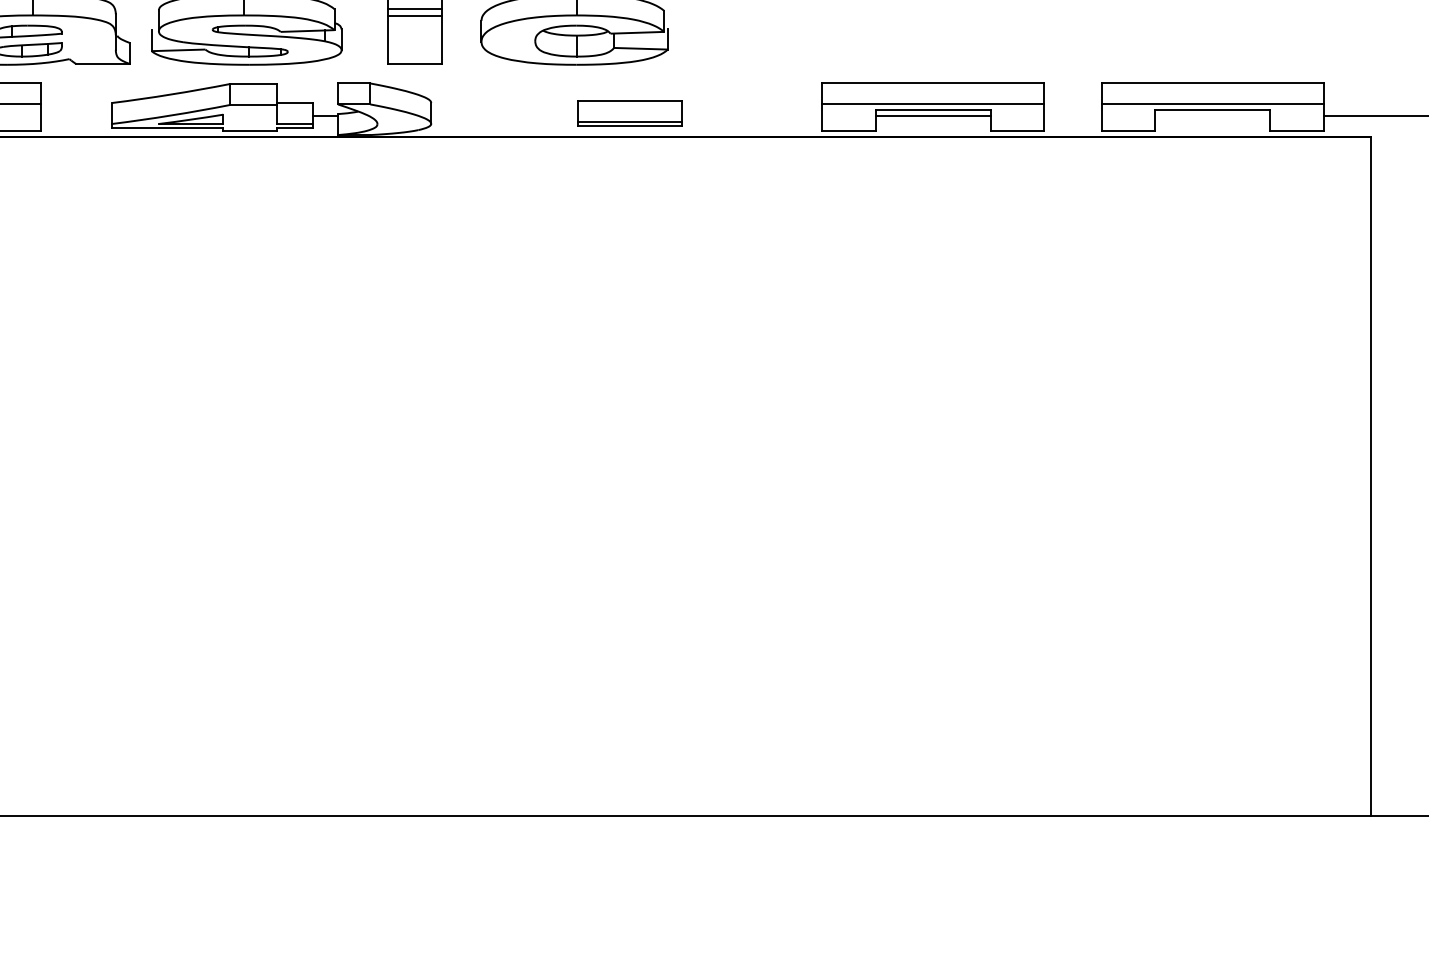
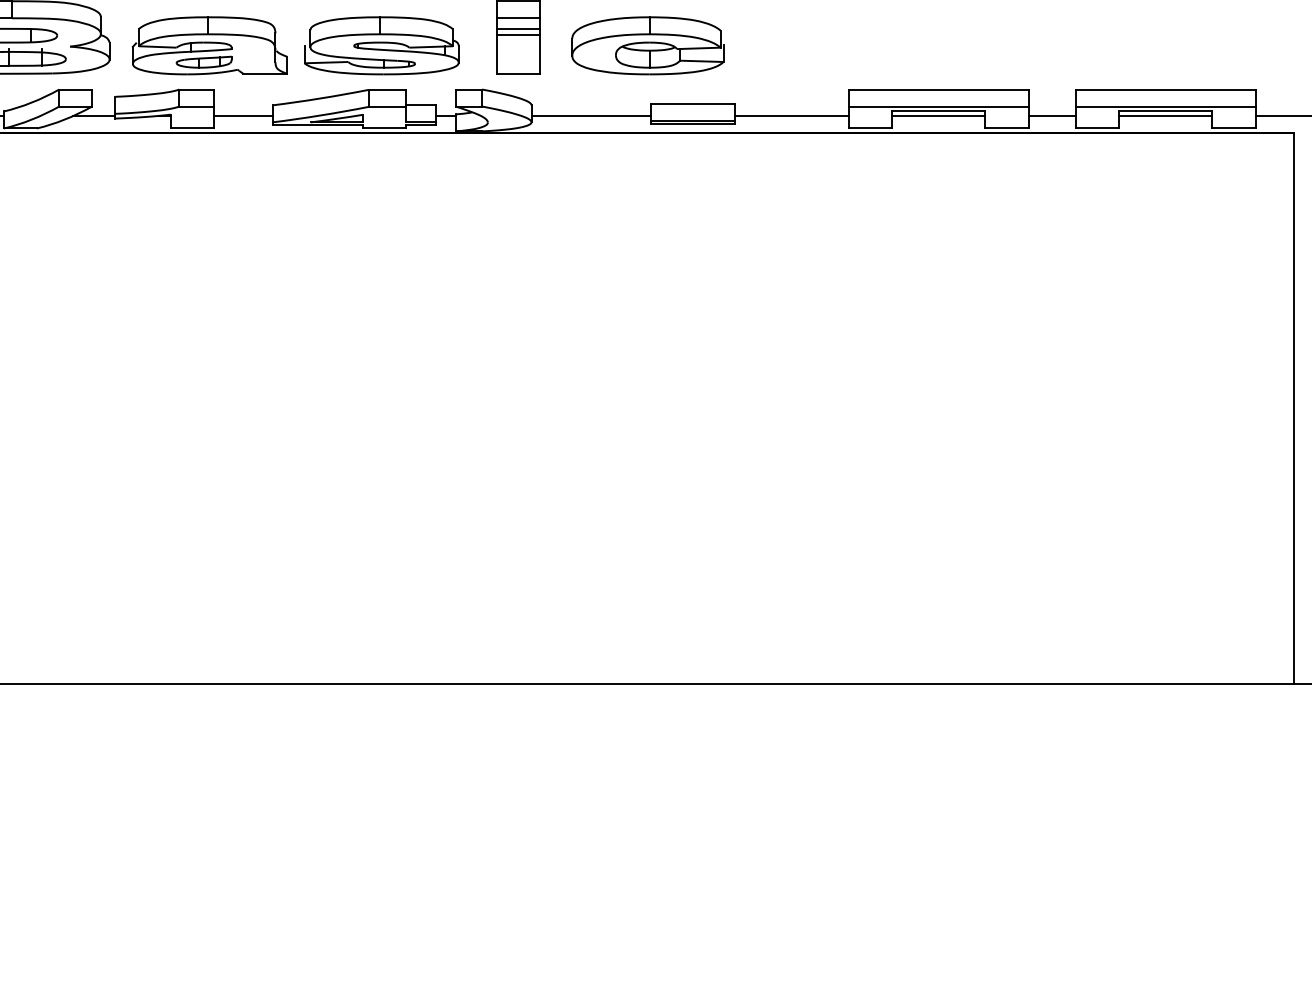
line: (76, 115) -> (243, 115), added
line: (503, 115) -> (590, 115), added
line: (751, 115) -> (791, 115), added
line: (1073, 115) -> (1052, 115), added
line: (1212, 115) -> (1165, 115), added

